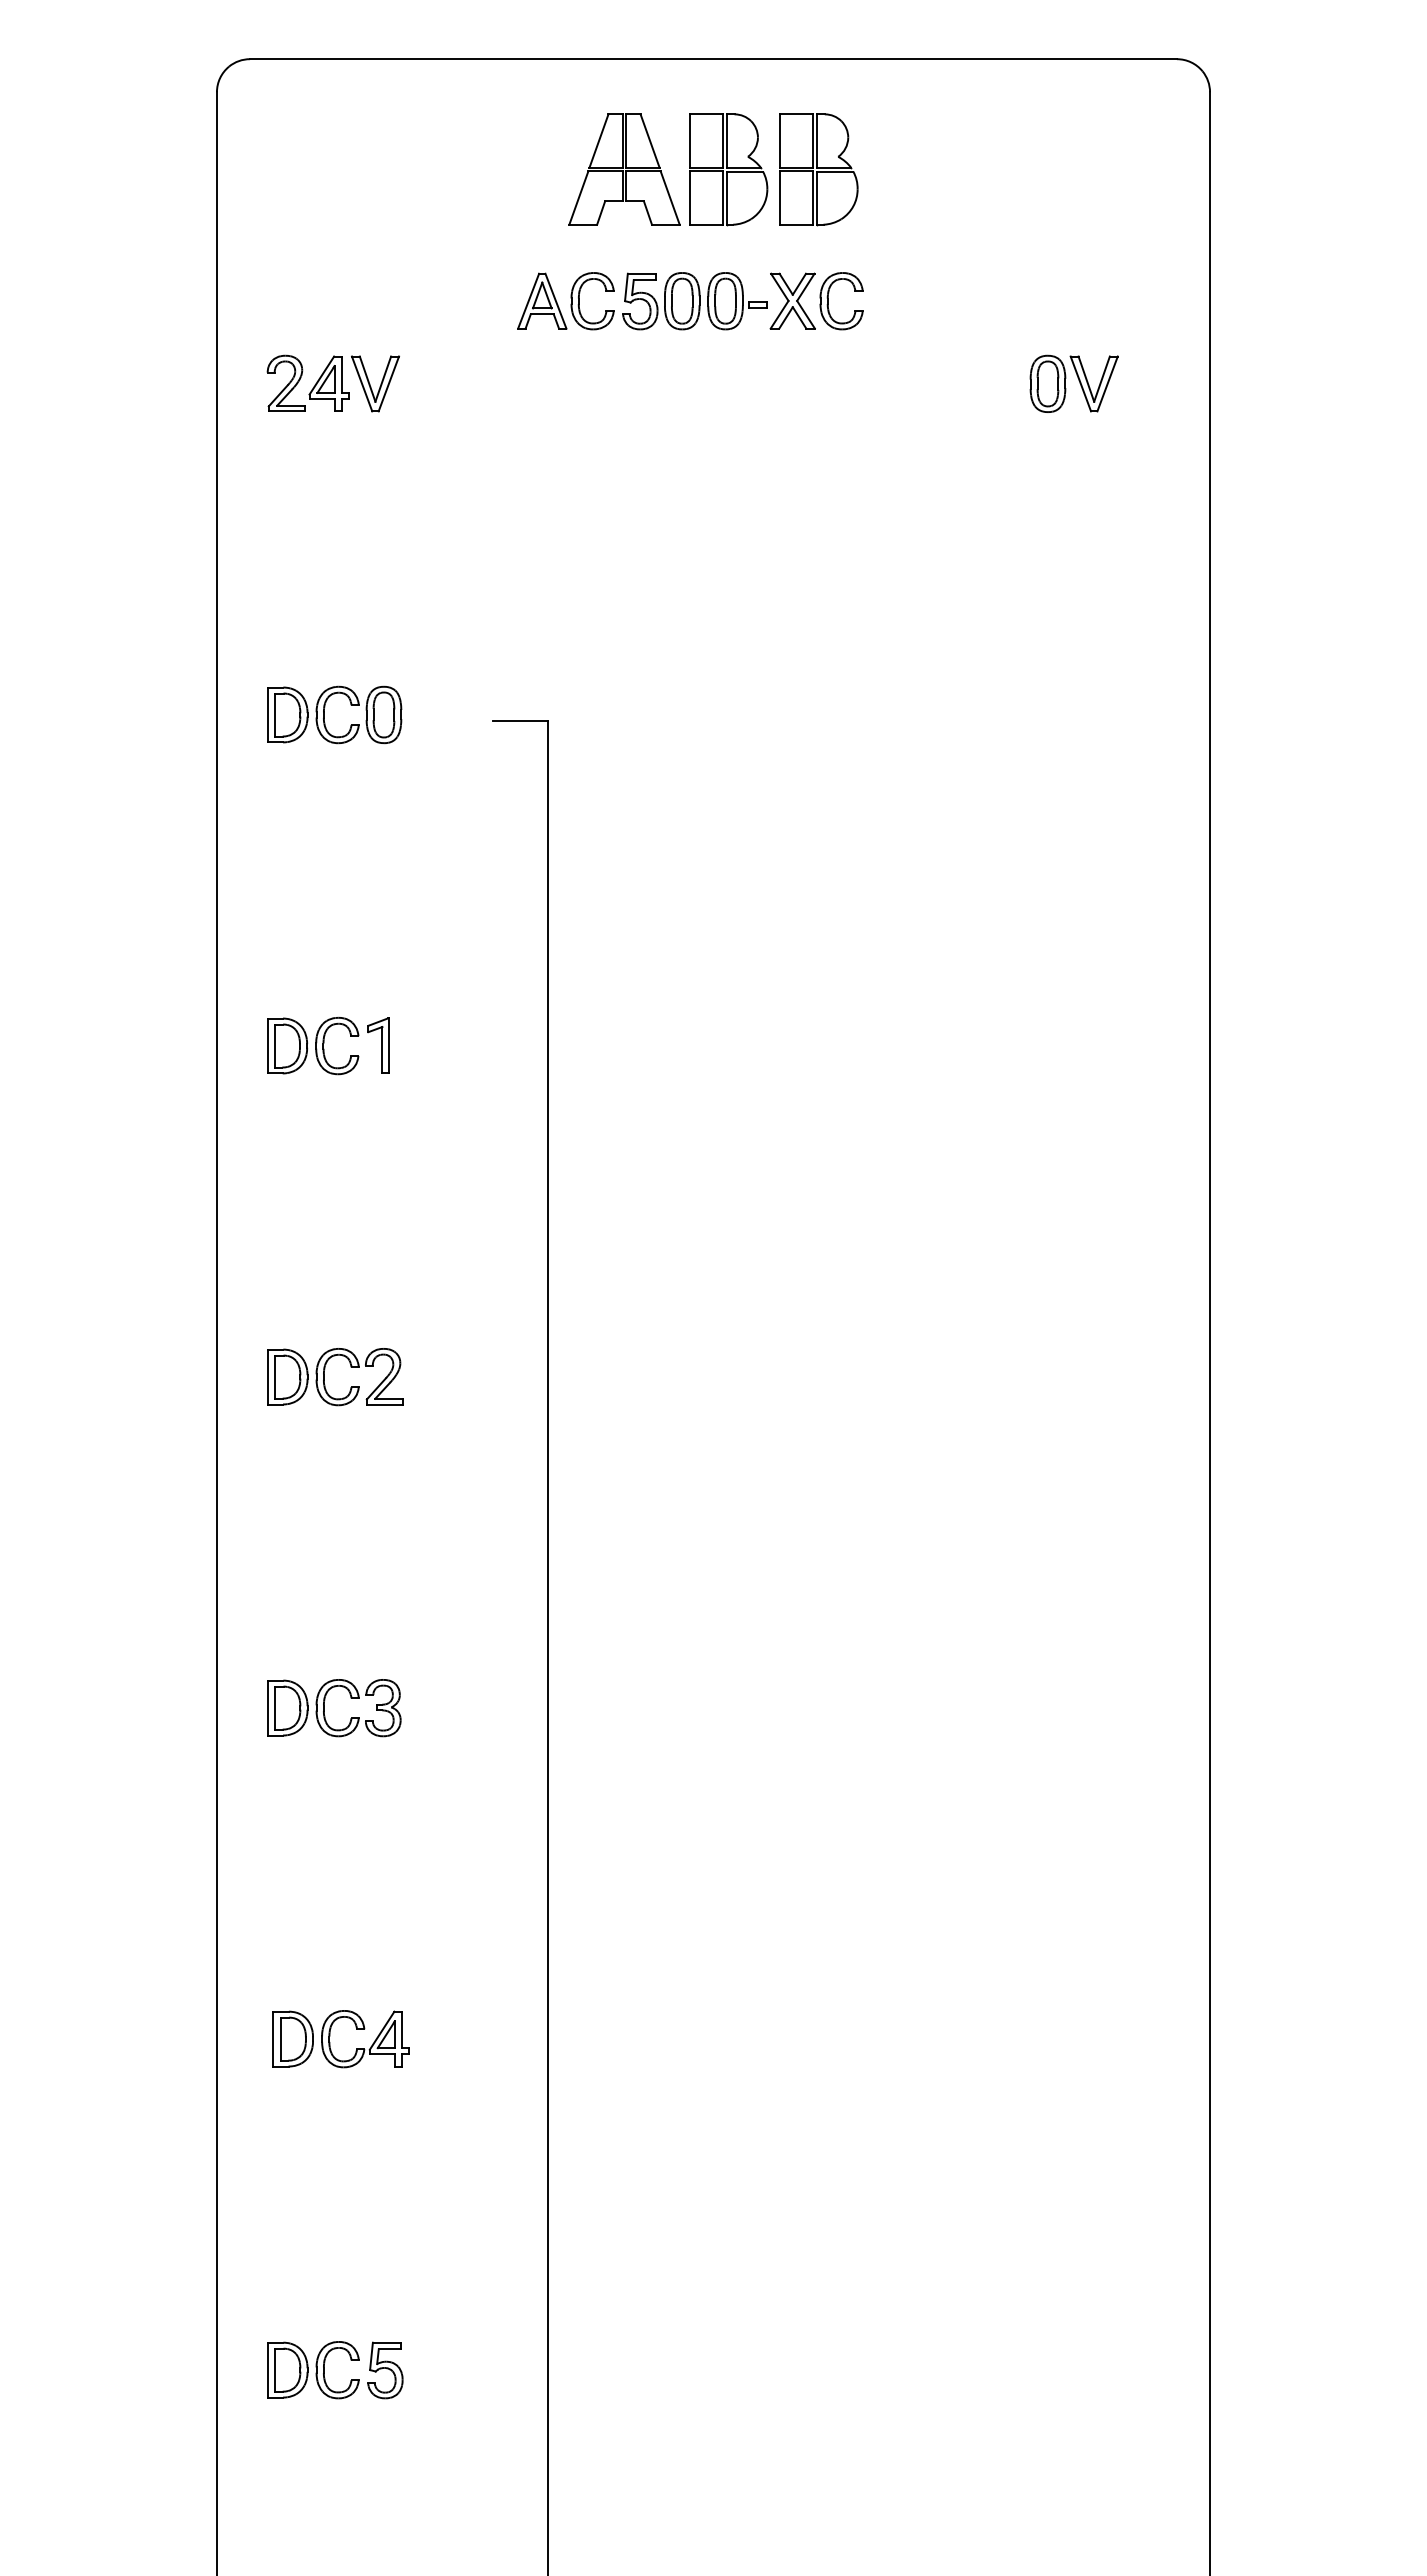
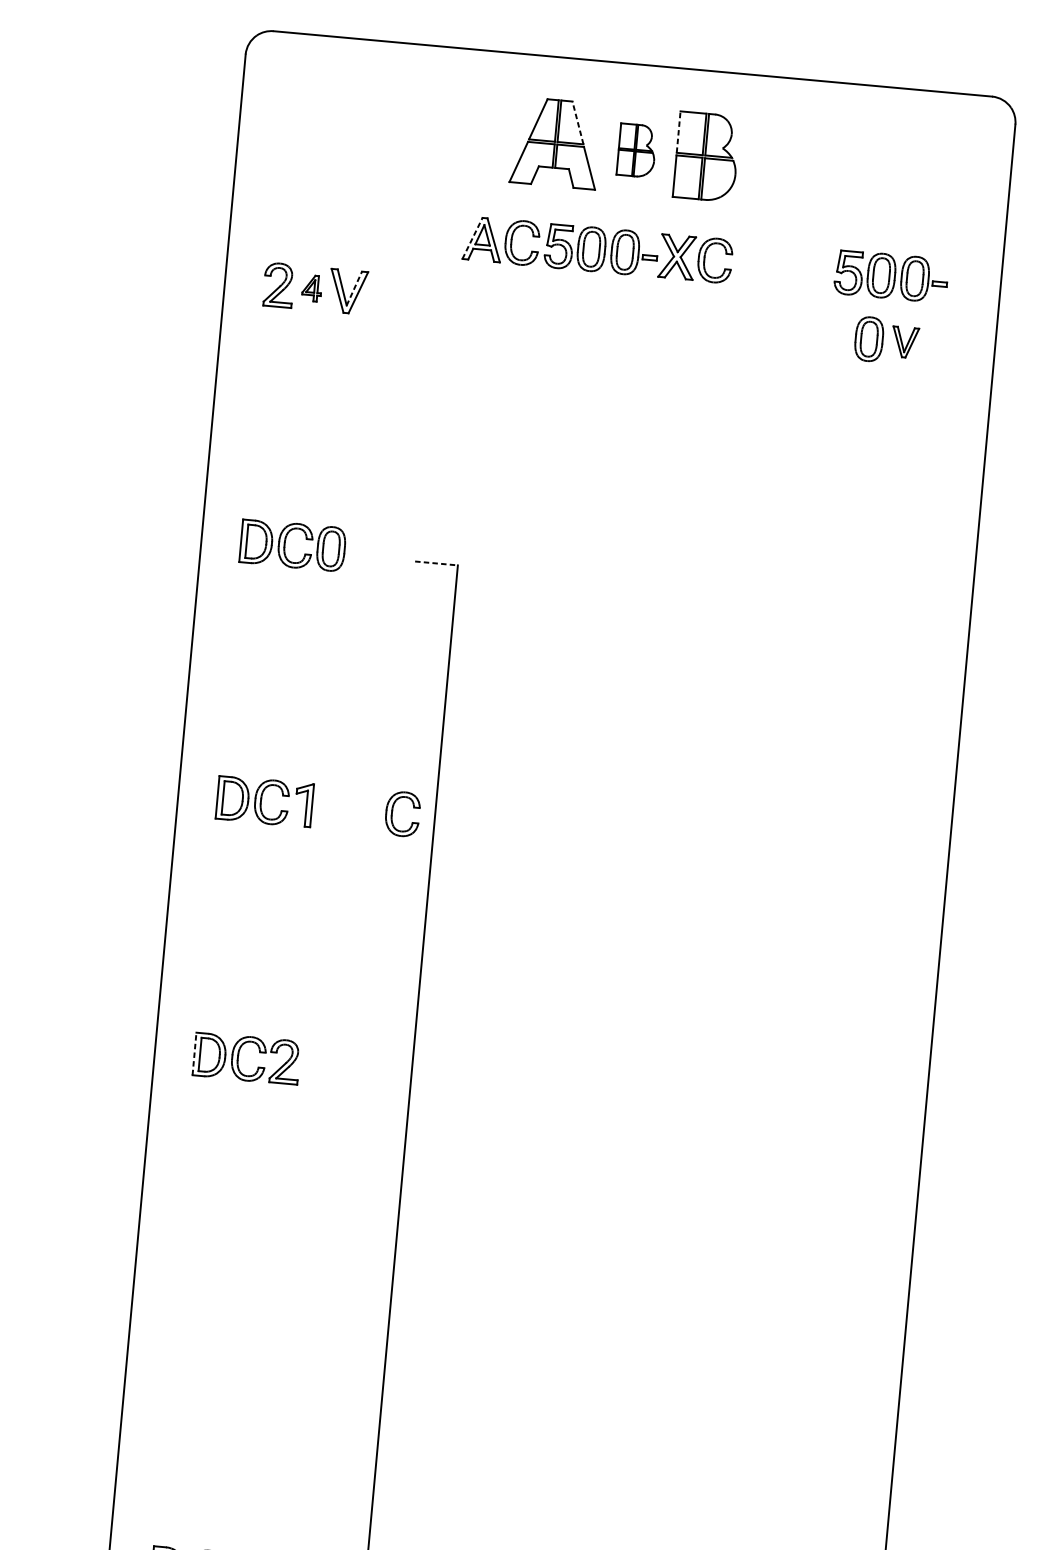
line: (649, 140) -> (577, 122), solid -> dashed
line: (780, 141) -> (679, 132), solid -> dashed
part: (728, 169) -> (636, 150), size x0.6
line: (528, 300) -> (472, 237), solid -> dashed
part: (1068, 301) -> (890, 276), added
line: (383, 379) -> (354, 288), solid -> dashed
part: (328, 383) -> (311, 288), size x0.6
part: (1093, 383) -> (904, 342), size x0.7
line: (520, 721) -> (436, 563), solid -> dashed
part: (493, 1043) -> (392, 811), added
line: (267, 1376) -> (194, 1053), solid -> dashed
part: (324, 1708) -> (215, 1314), removed

